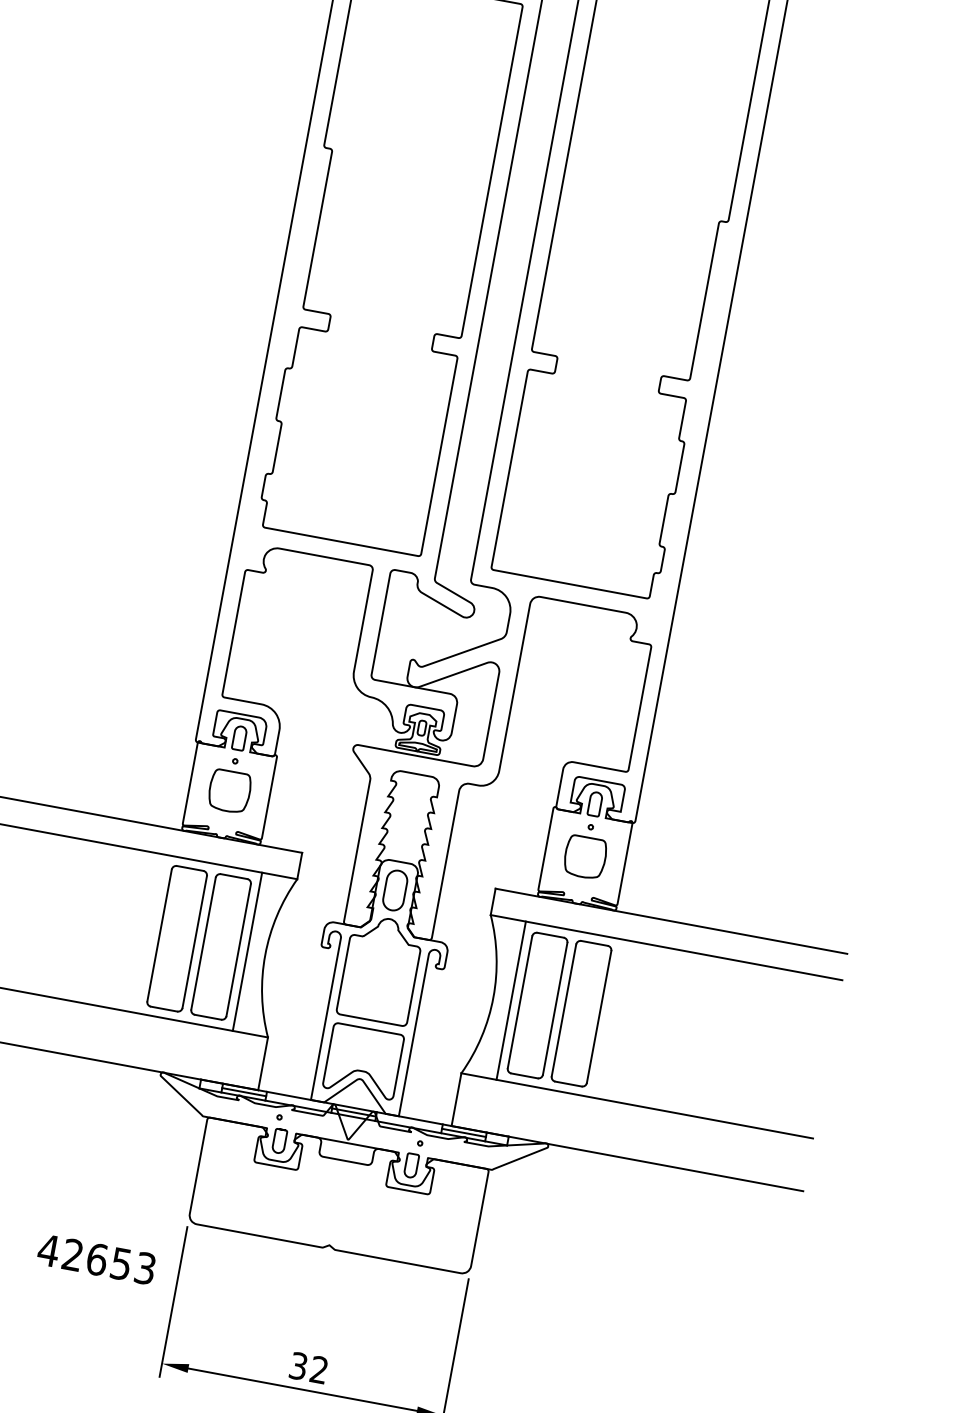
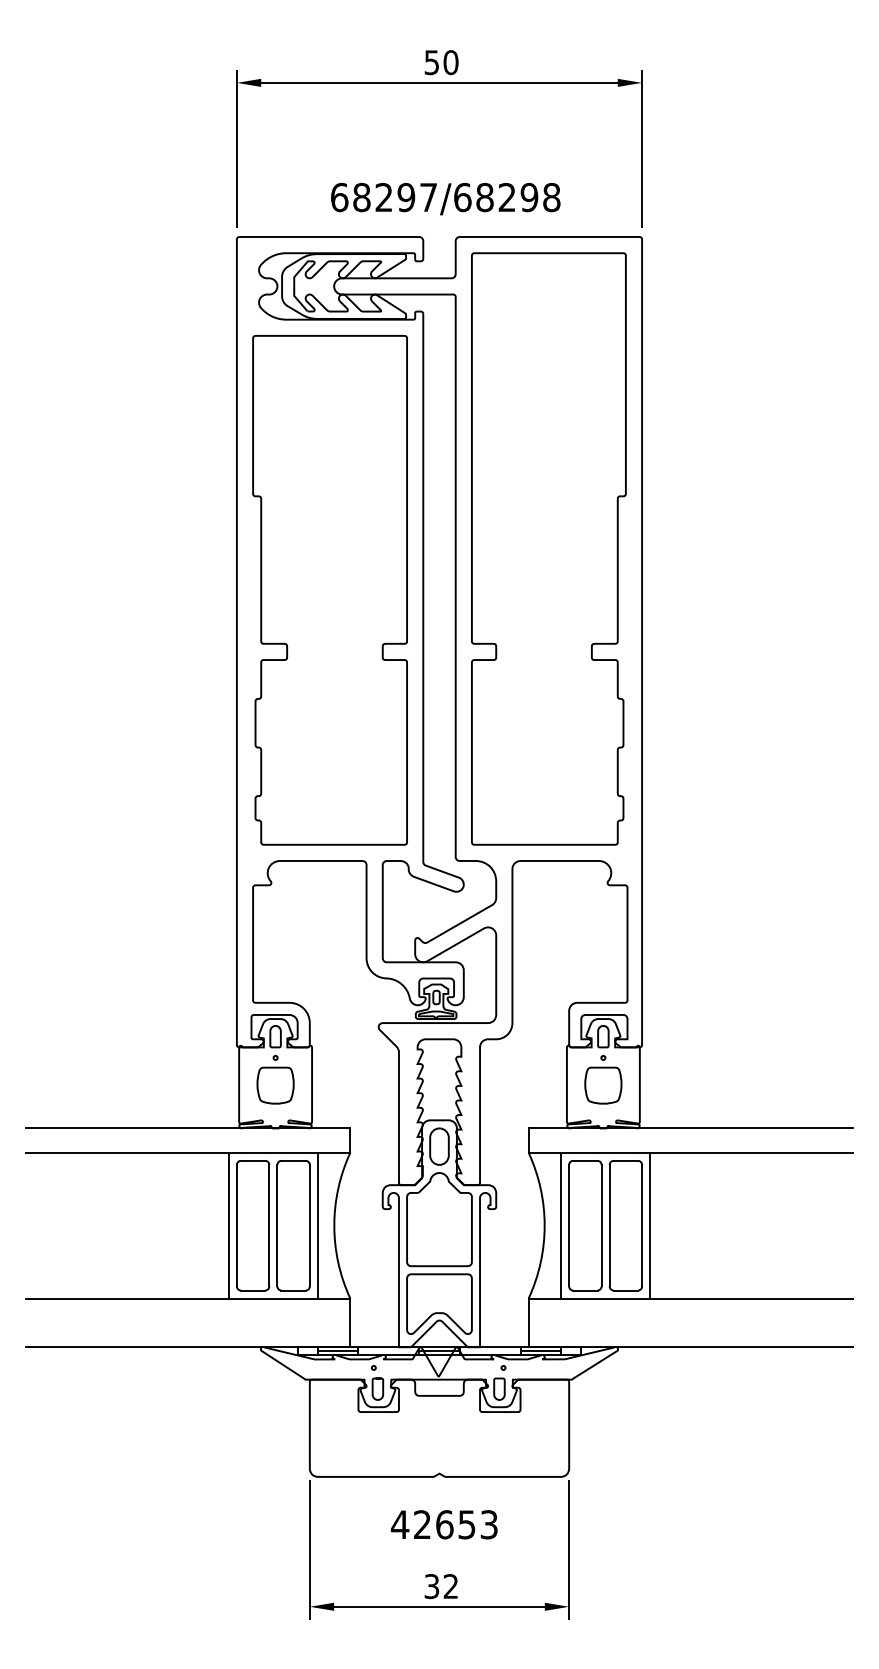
line: (150, 933) -> (228, 1225), added
line: (608, 1018) -> (650, 1225), added
text: (96, 1259) -> (444, 1524), moved

